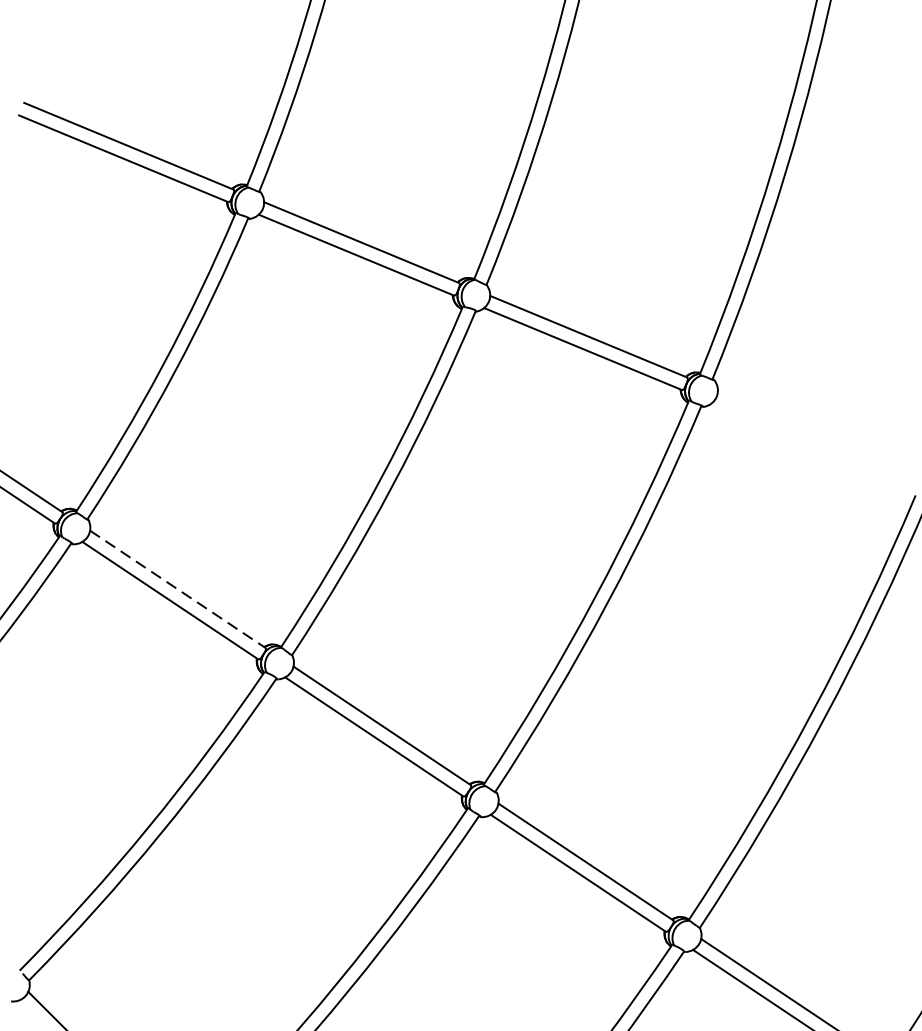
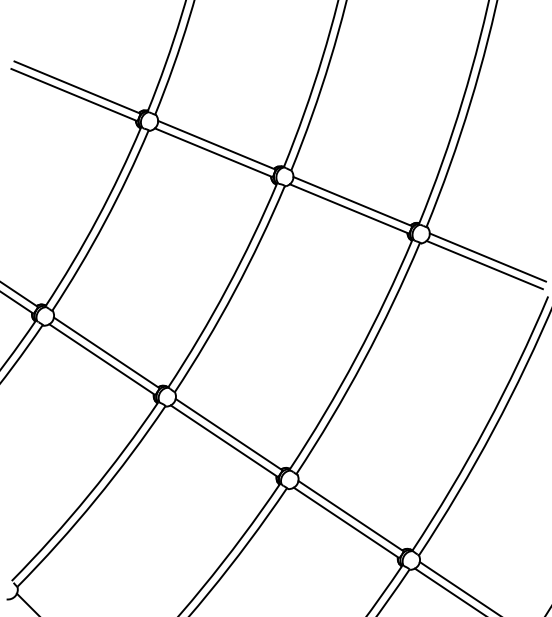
line: (814, 430) -> (487, 257), added
line: (809, 442) -> (484, 264), added
line: (177, 588) -> (106, 352), dashed -> solid

